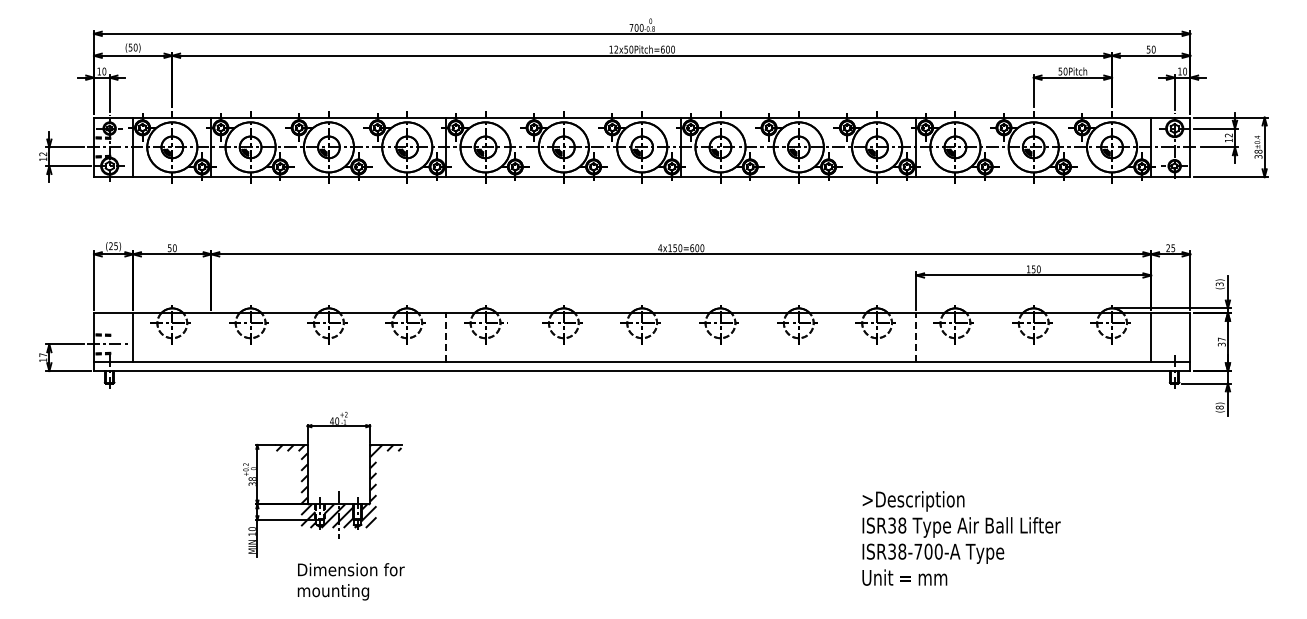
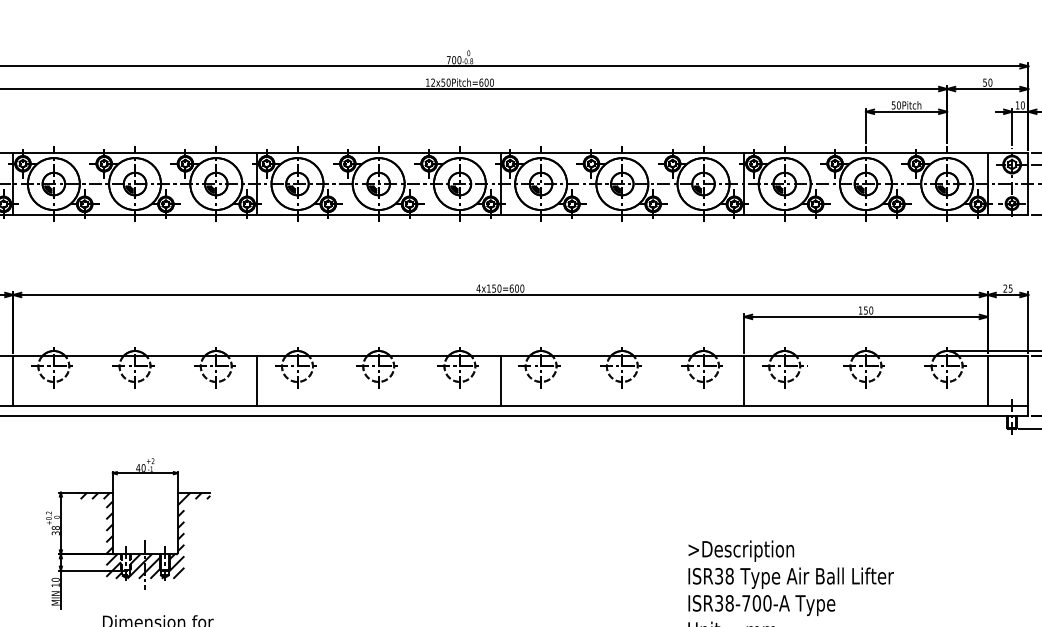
line: (446, 336) -> (256, 380), dashed -> solid
line: (916, 336) -> (744, 380), dashed -> solid
line: (211, 337) -> (13, 381), added
line: (681, 337) -> (500, 381), added

